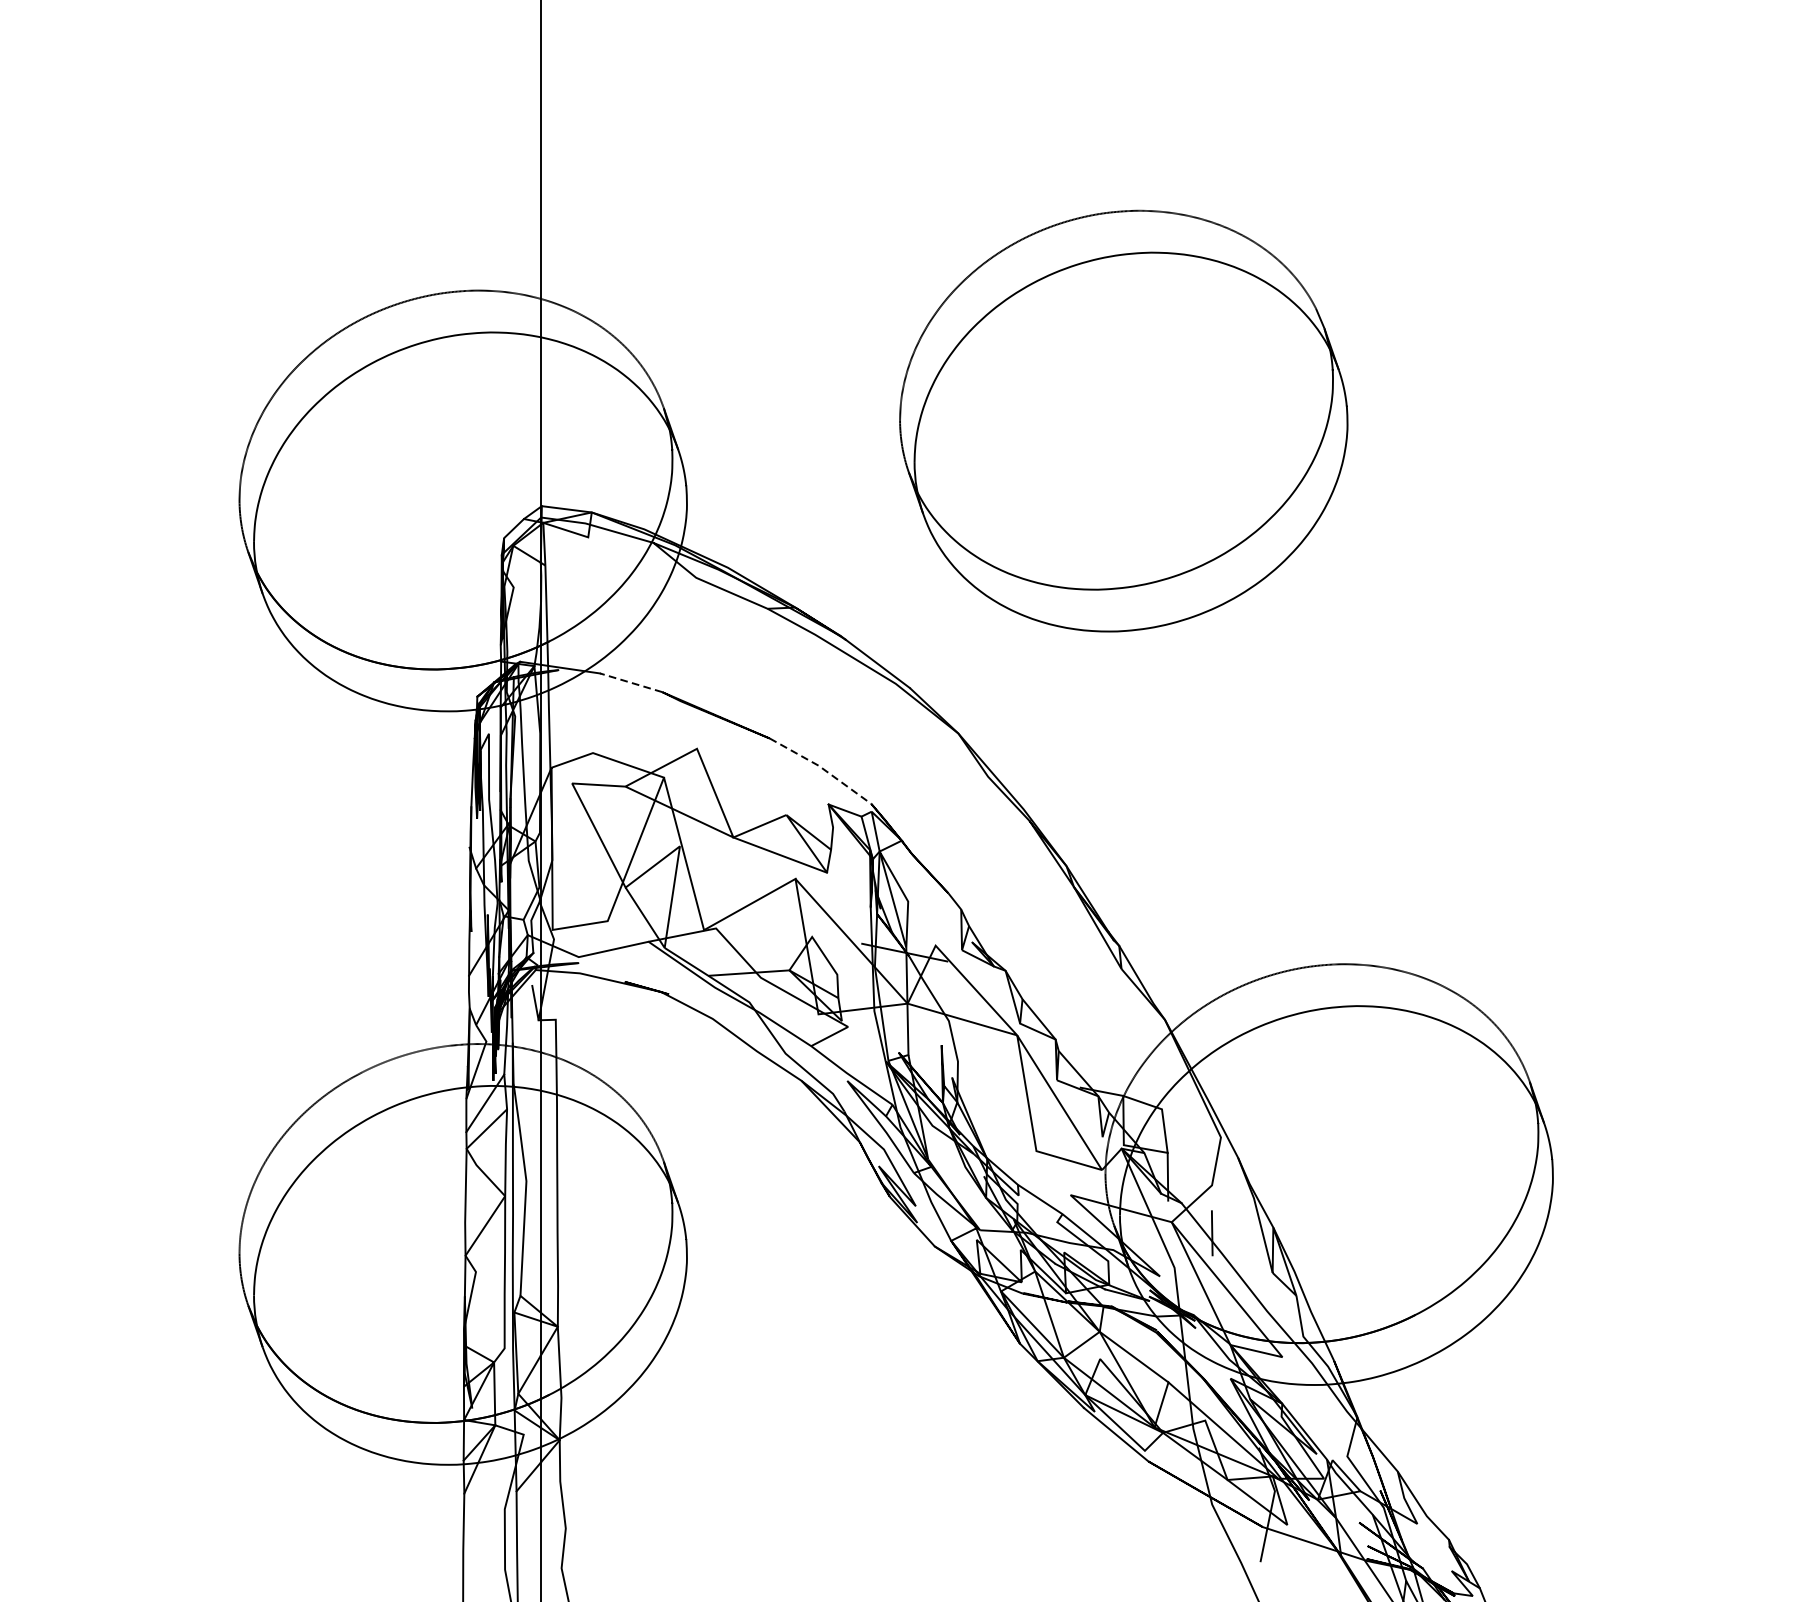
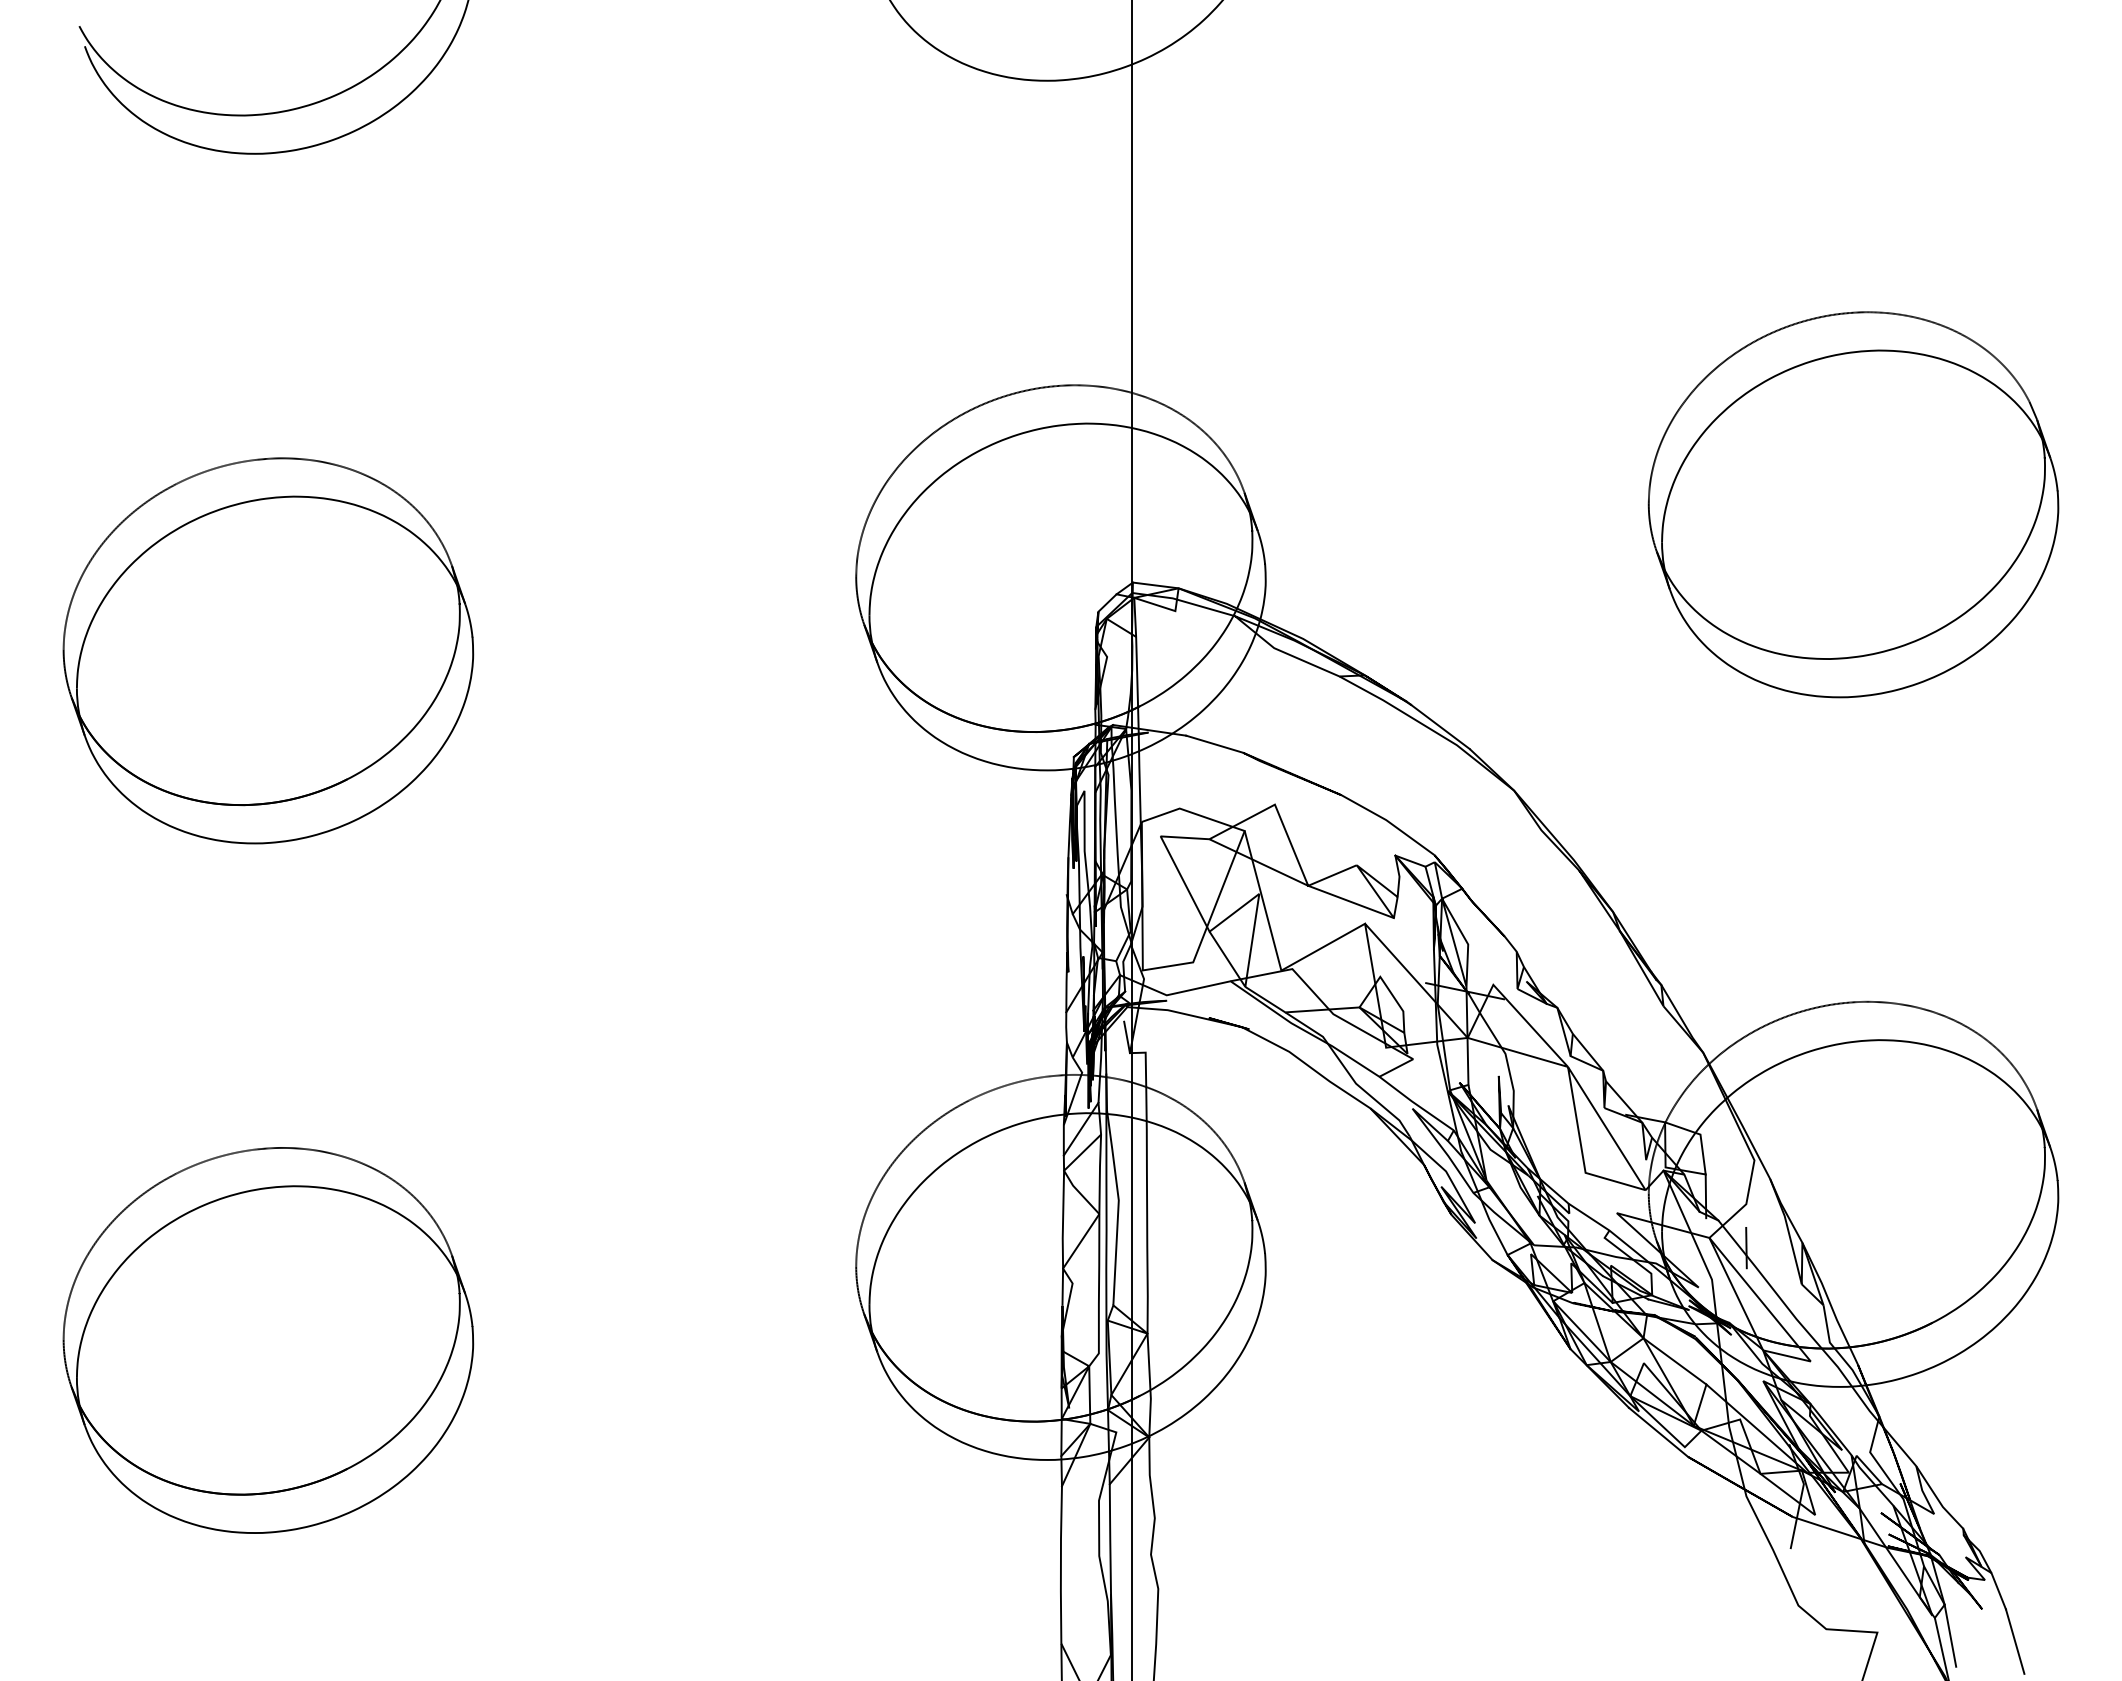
part: (1123, 420) -> (1853, 504), moved
line: (630, 683) -> (1214, 744), dashed -> solid
line: (822, 768) -> (1389, 822), dashed -> solid

